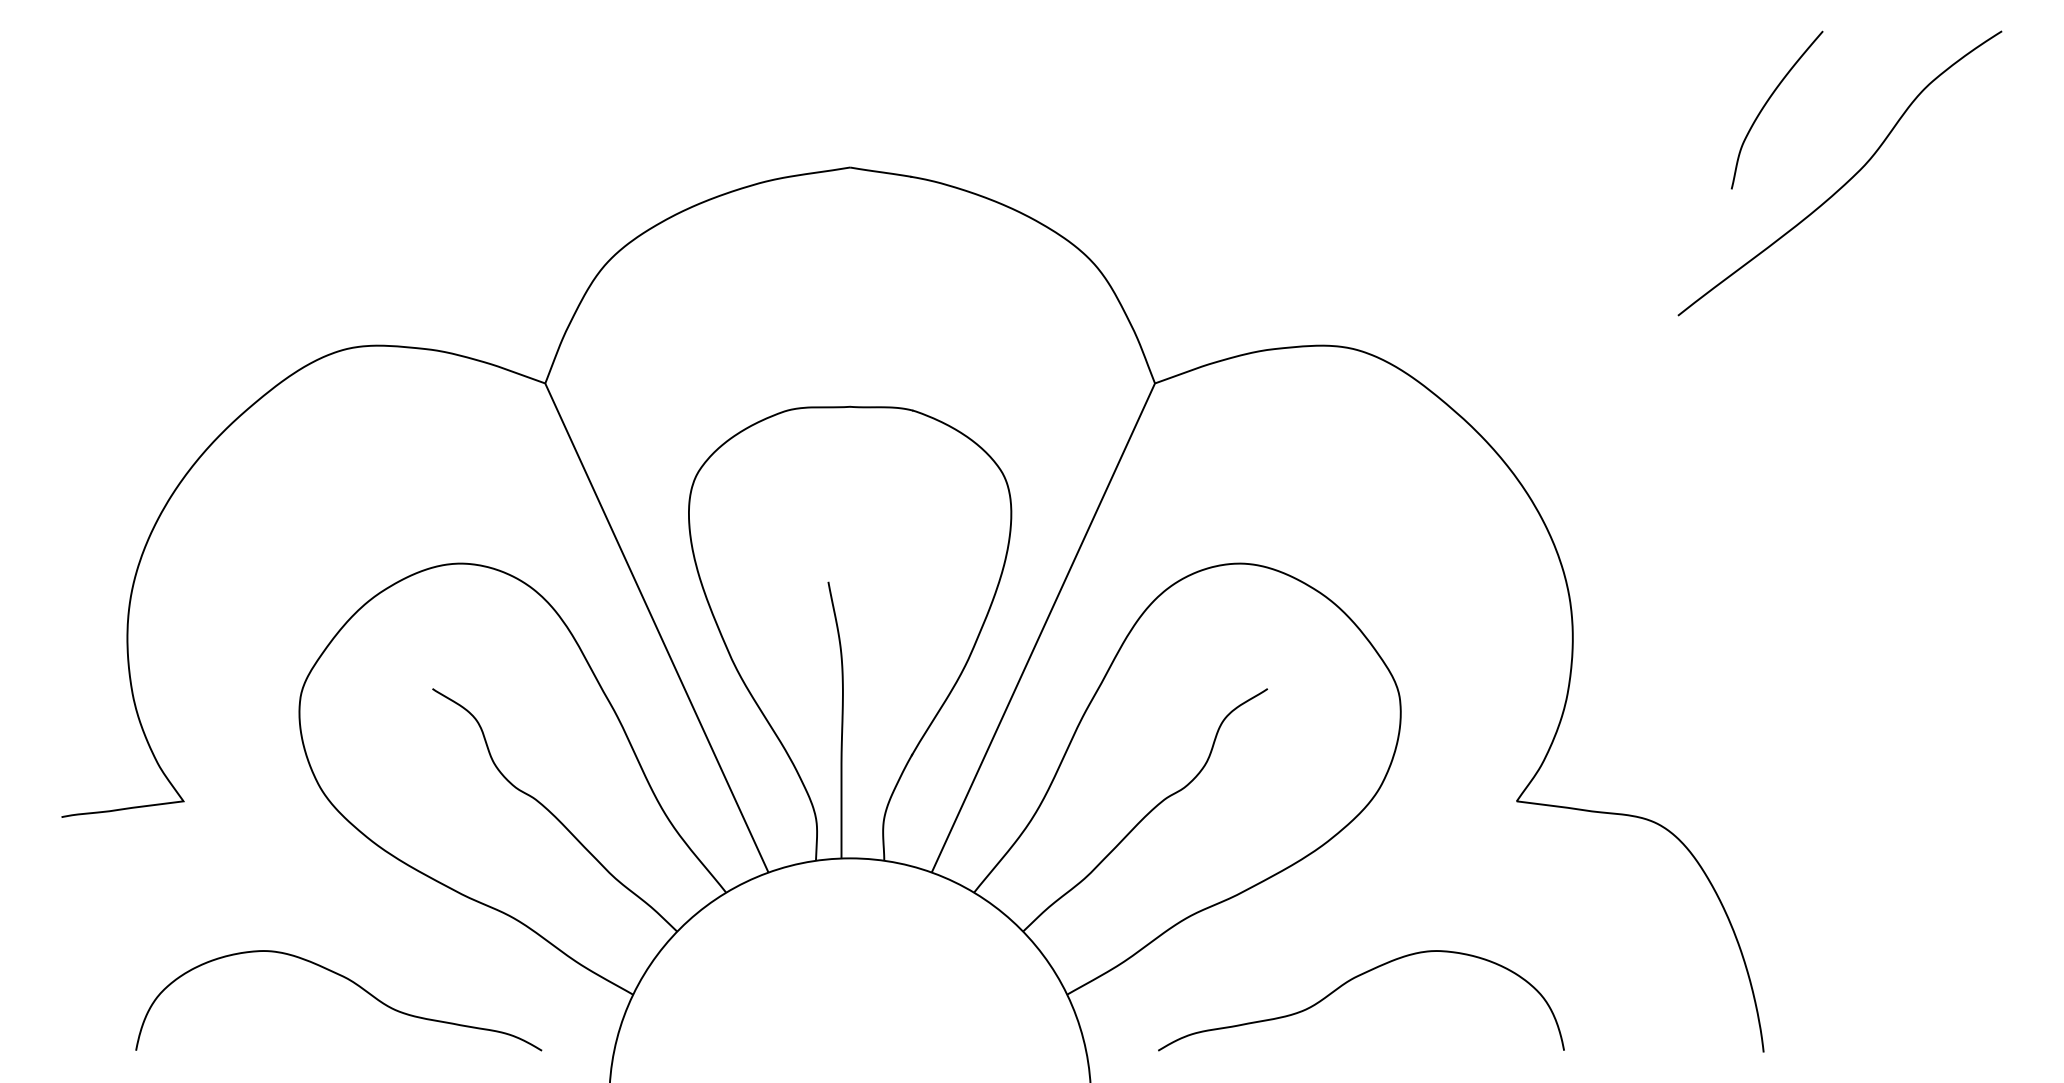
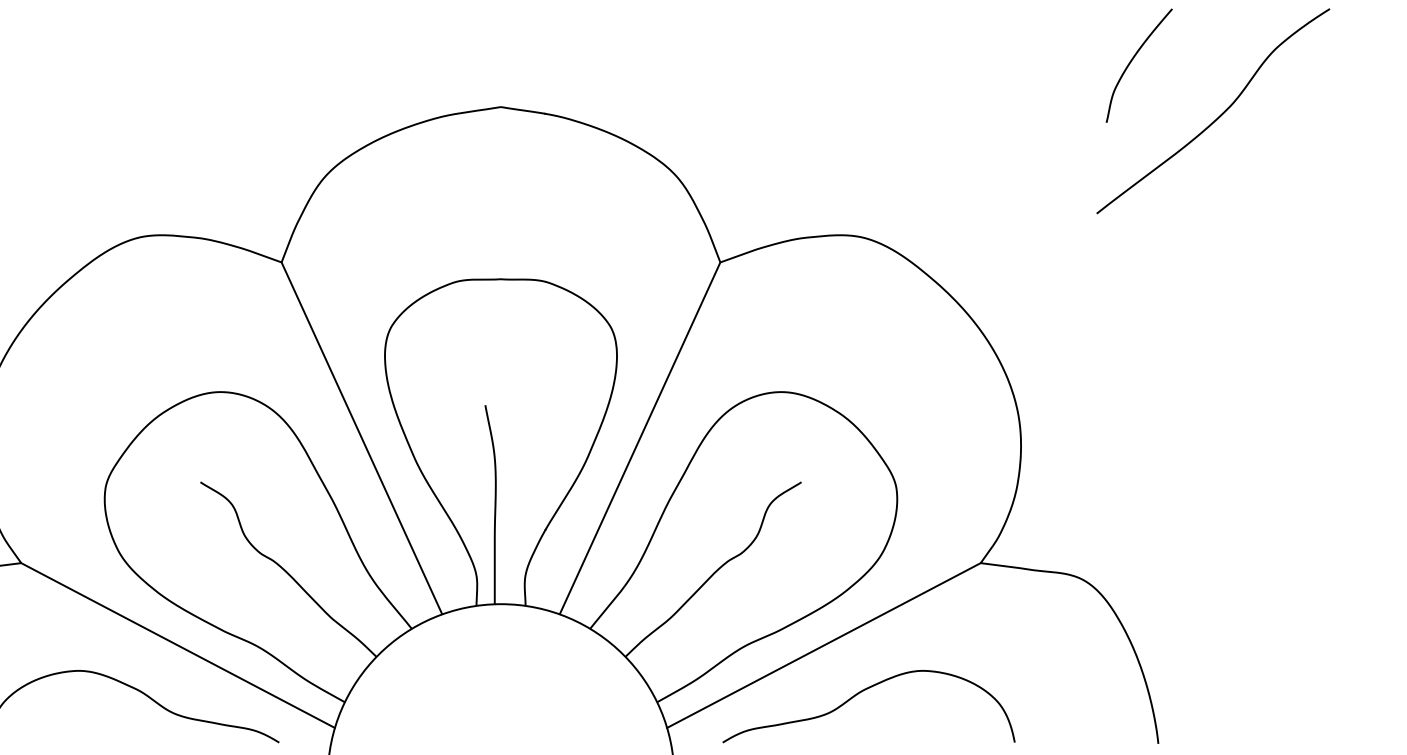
curve: (1767, 103) -> (1132, 60), moved
line: (401, 915) -> (178, 645), added
line: (1298, 915) -> (823, 645), added

